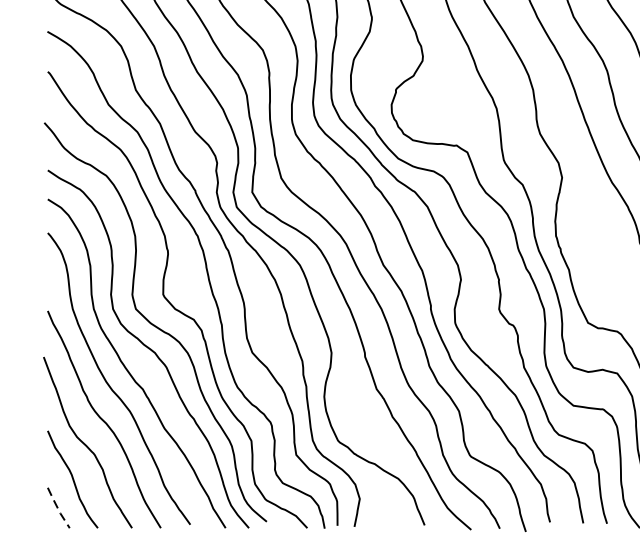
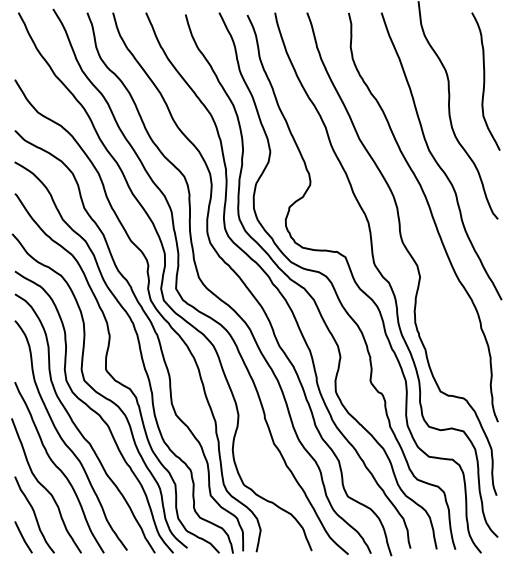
line: (58, 509) -> (23, 538), dashed -> solid

